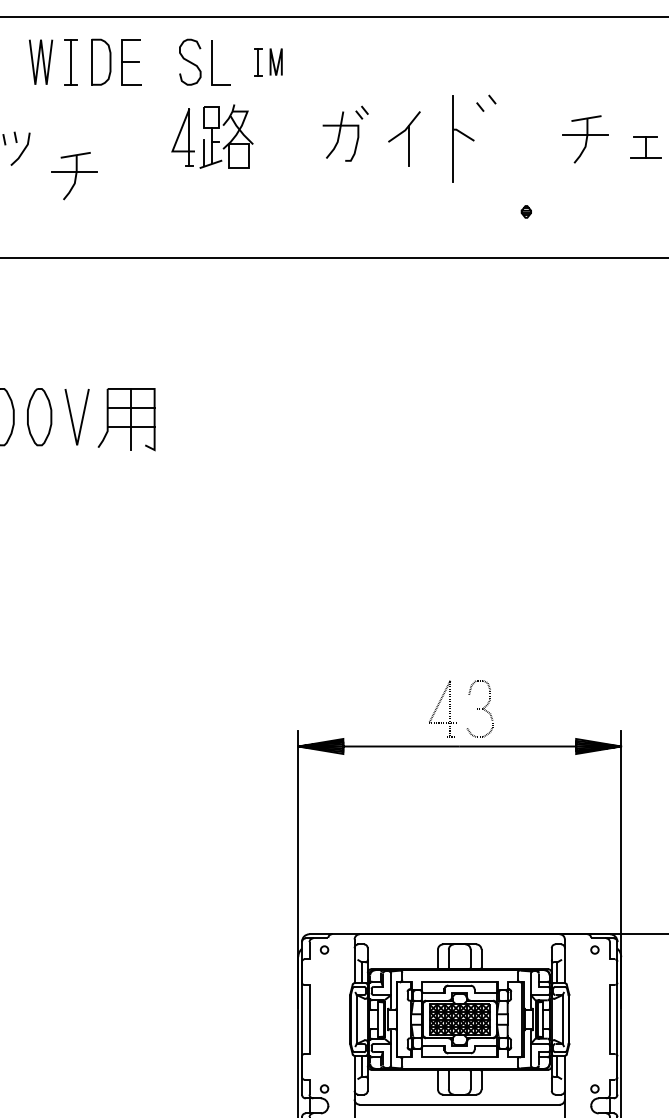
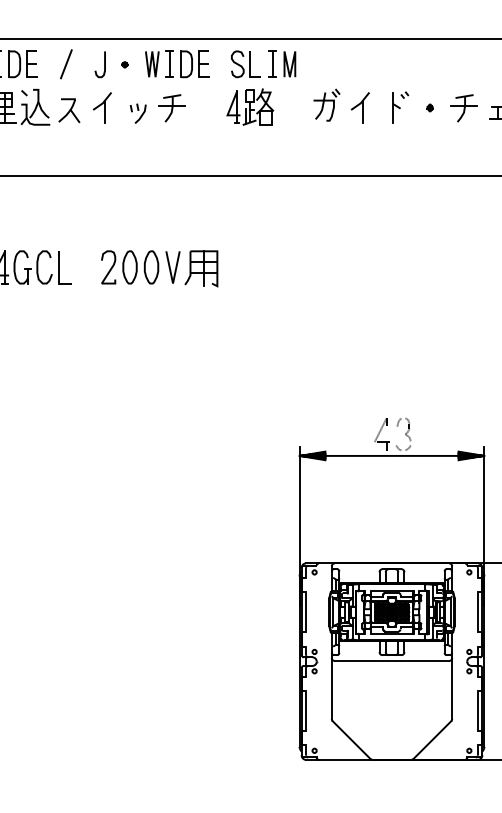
part: (268, 60) -> (282, 63), size x1.67
part: (474, 137) -> (400, 107), size x0.62
part: (74, 176) -> (171, 108), moved
part: (525, 211) -> (429, 107), moved

